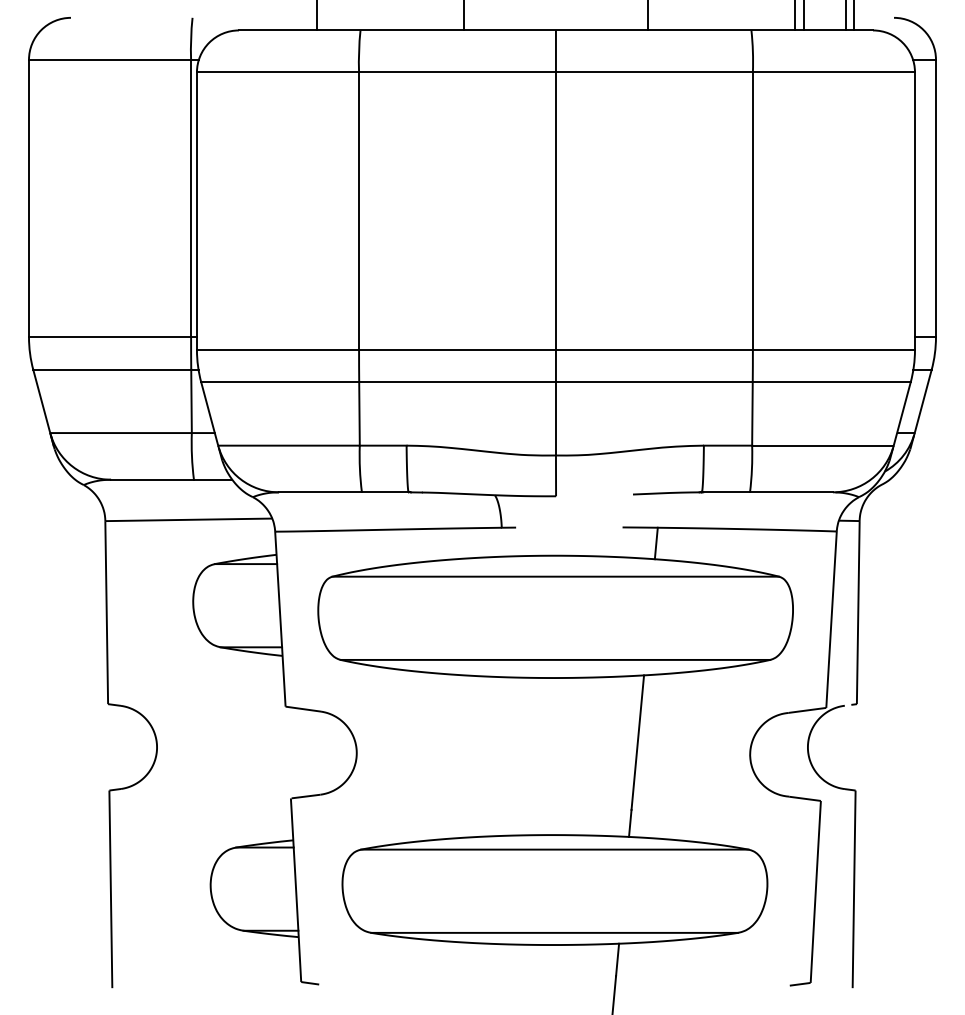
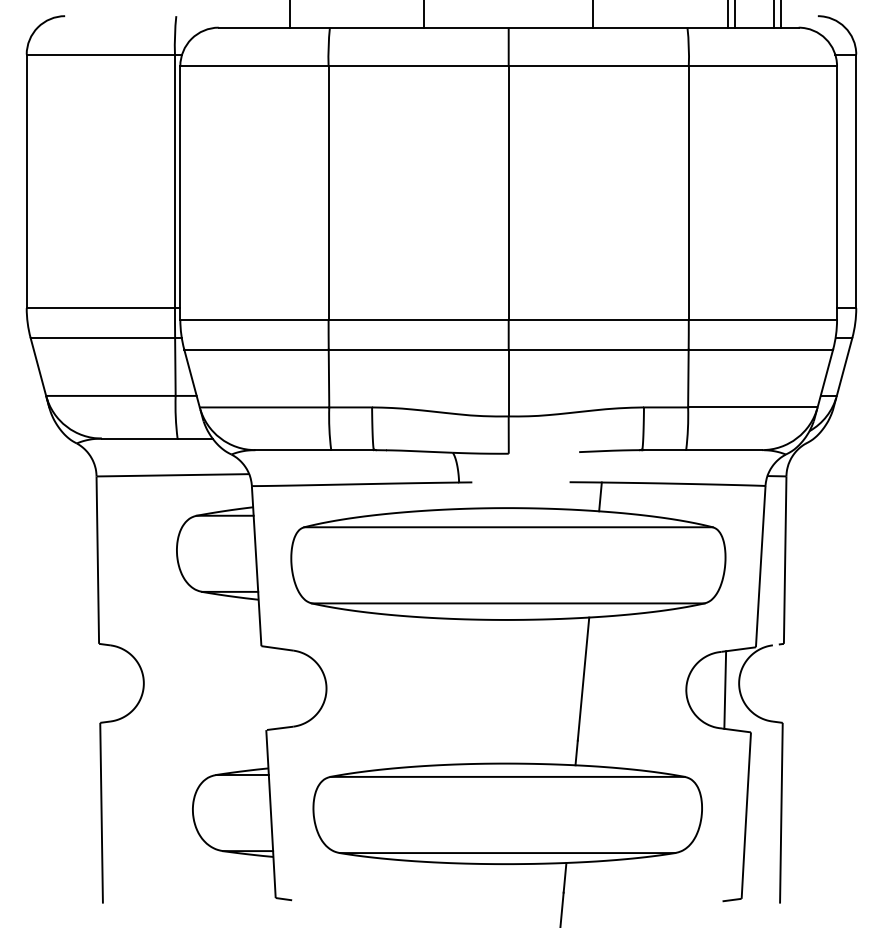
line: (792, 754) -> (725, 689), added

